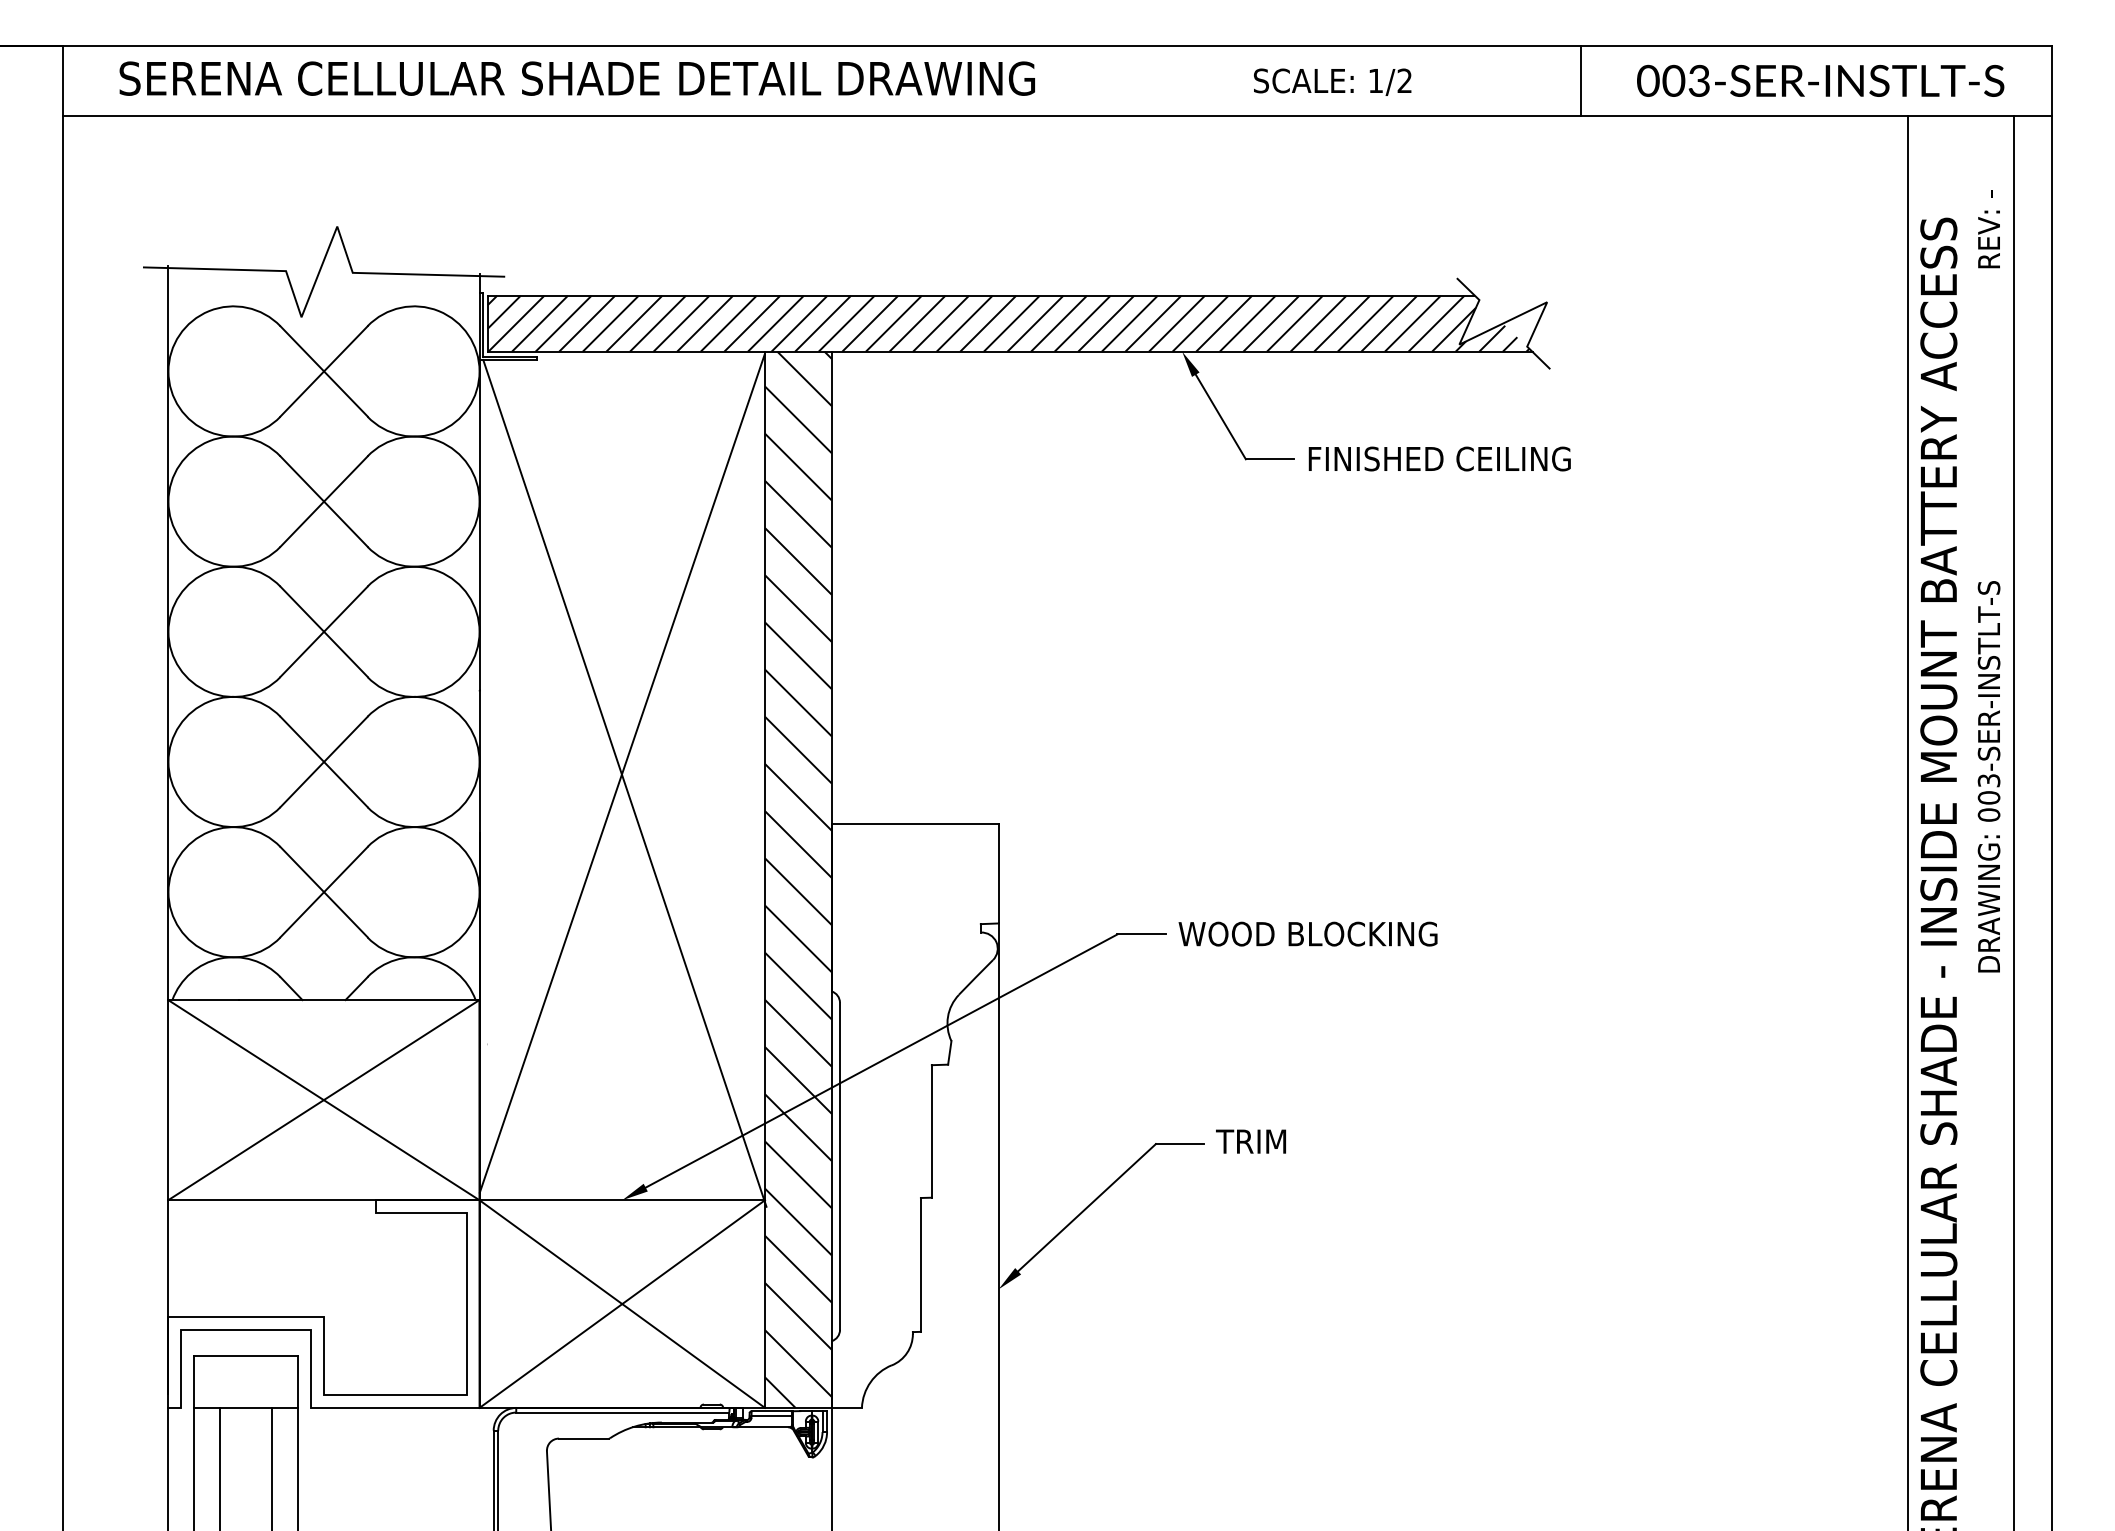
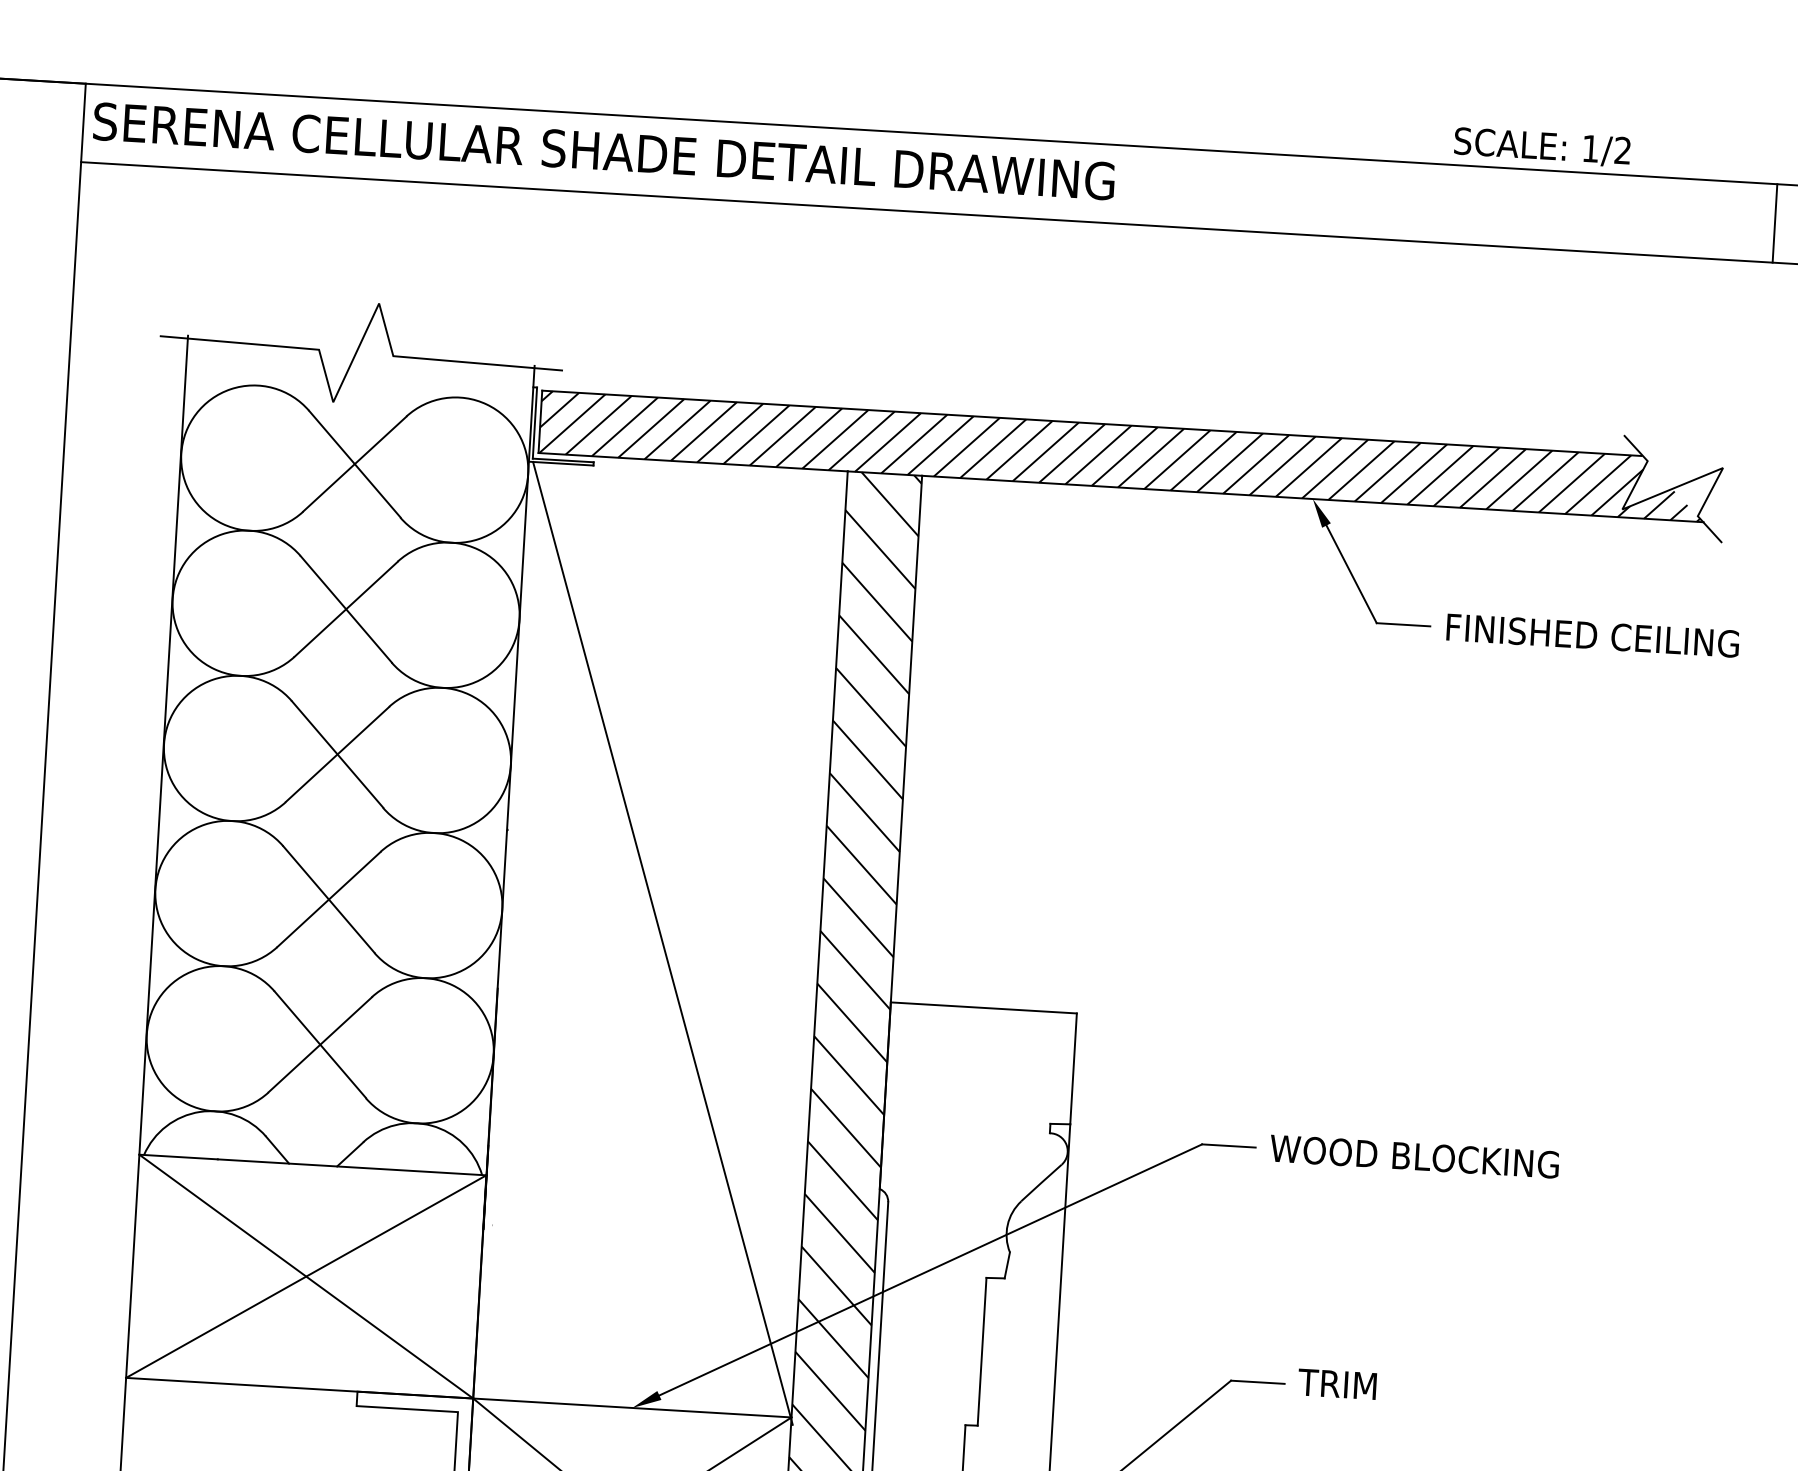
text: (576, 78) -> (603, 151), moved
text: (1332, 81) -> (1542, 146), moved
line: (621, 773) -> (659, 932), removed

